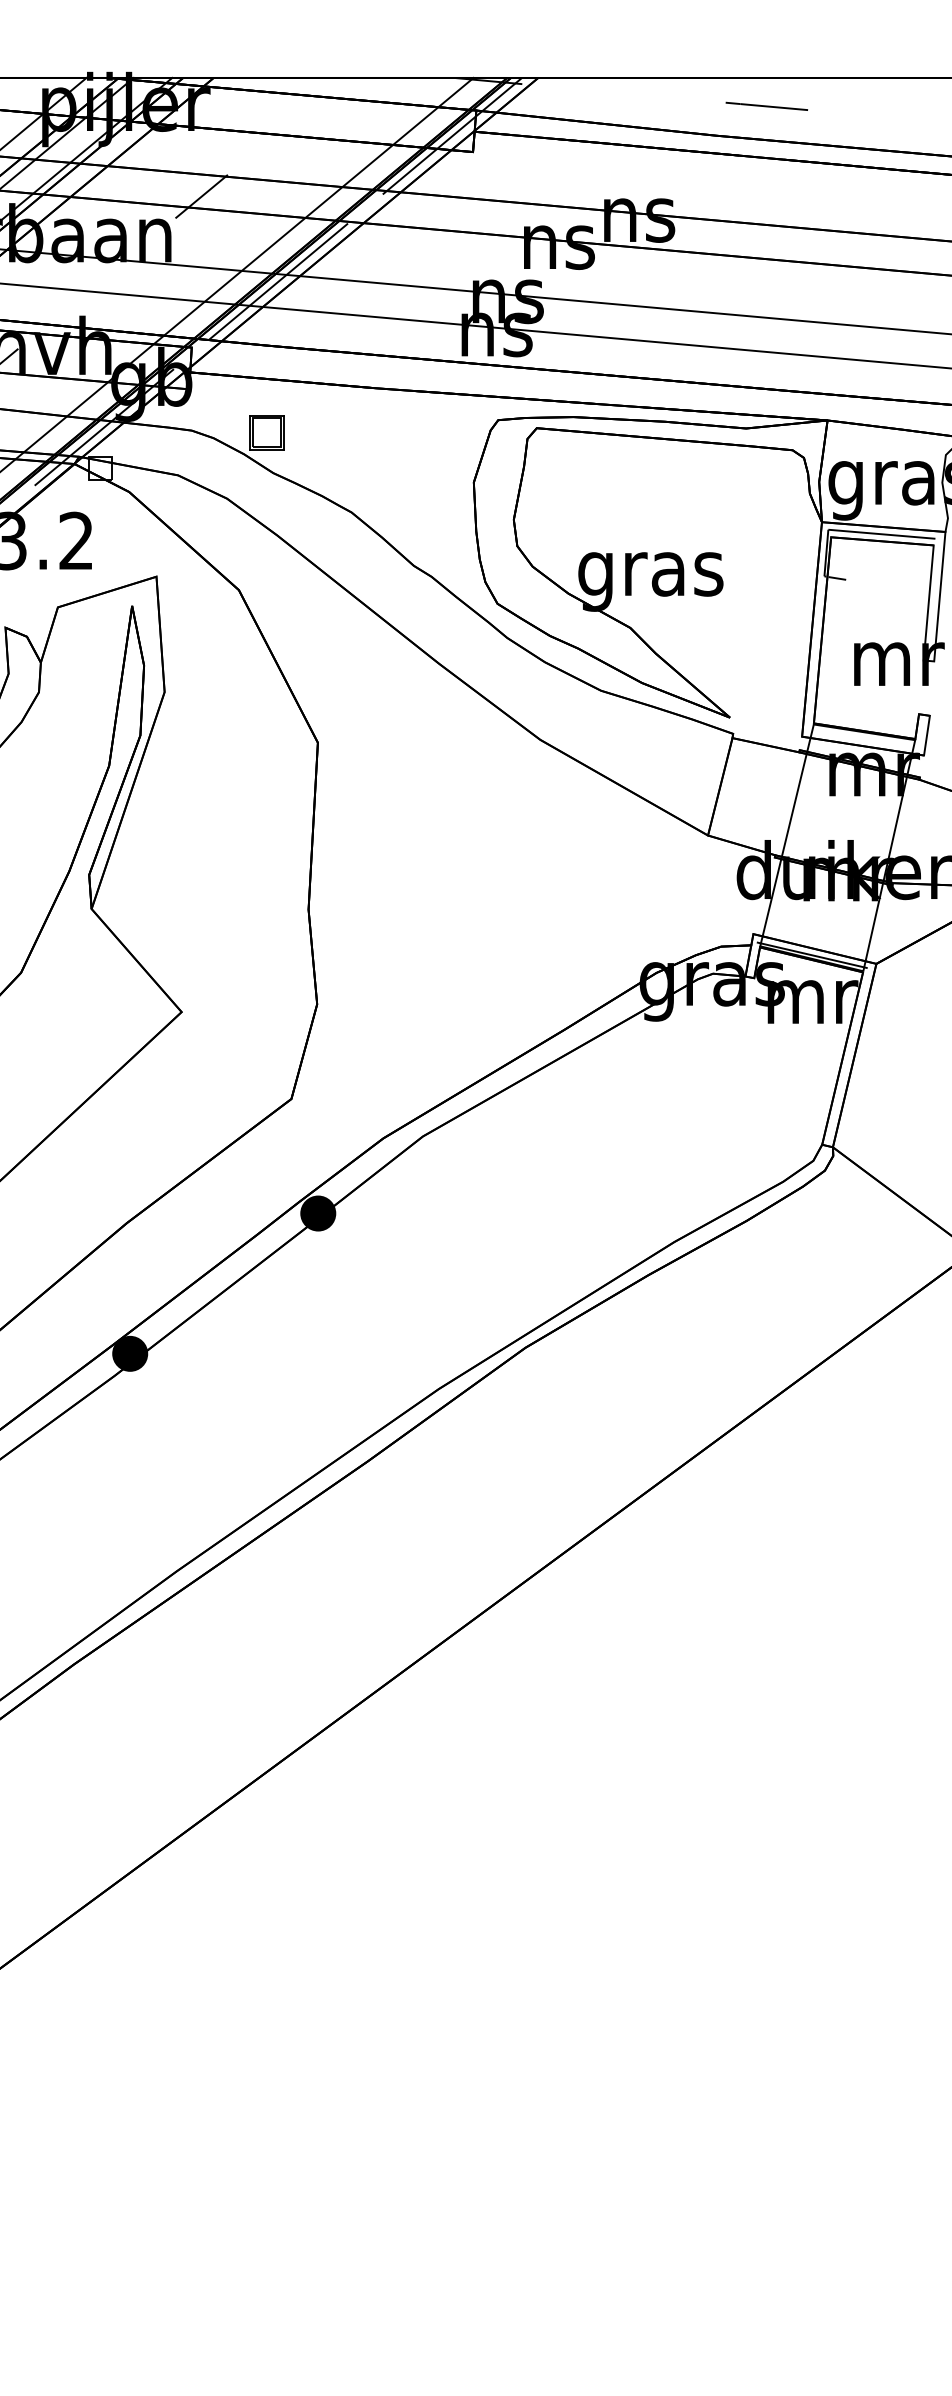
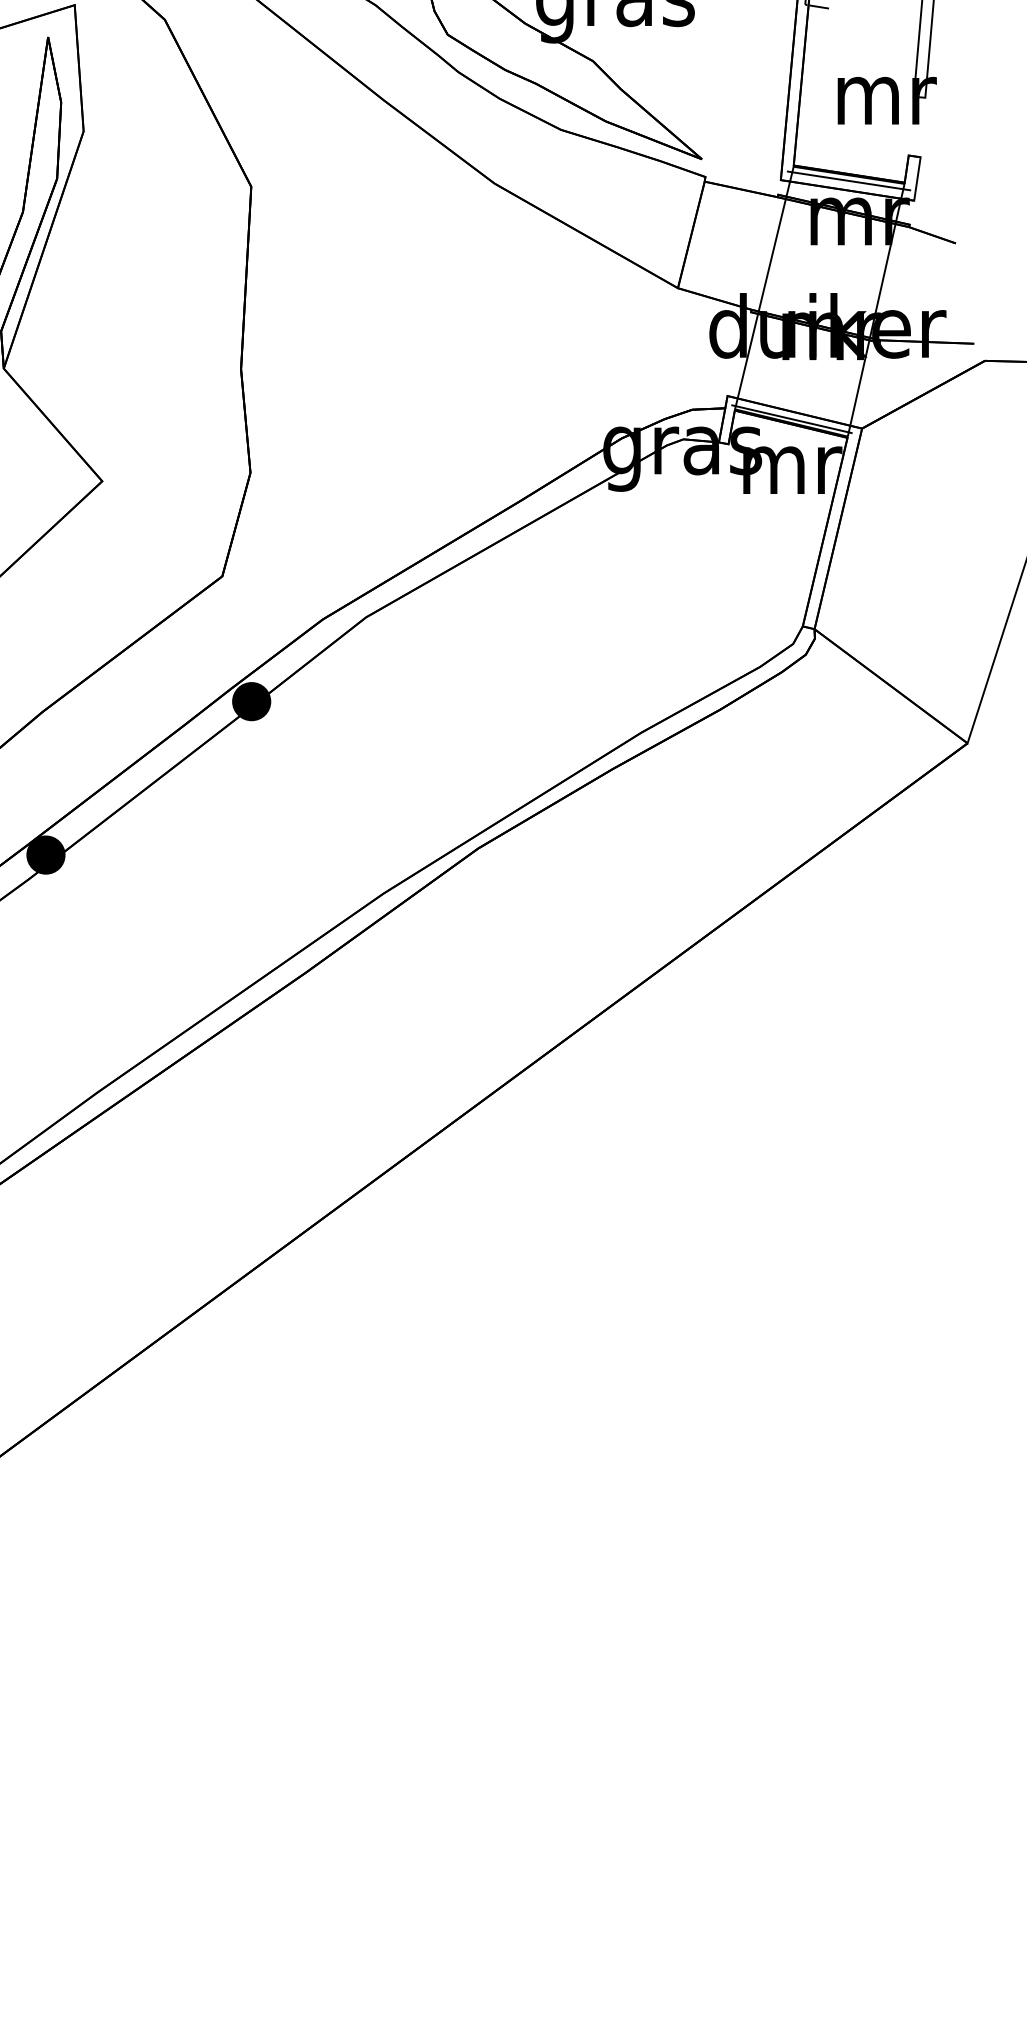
line: (864, 737) -> (849, 180), added

